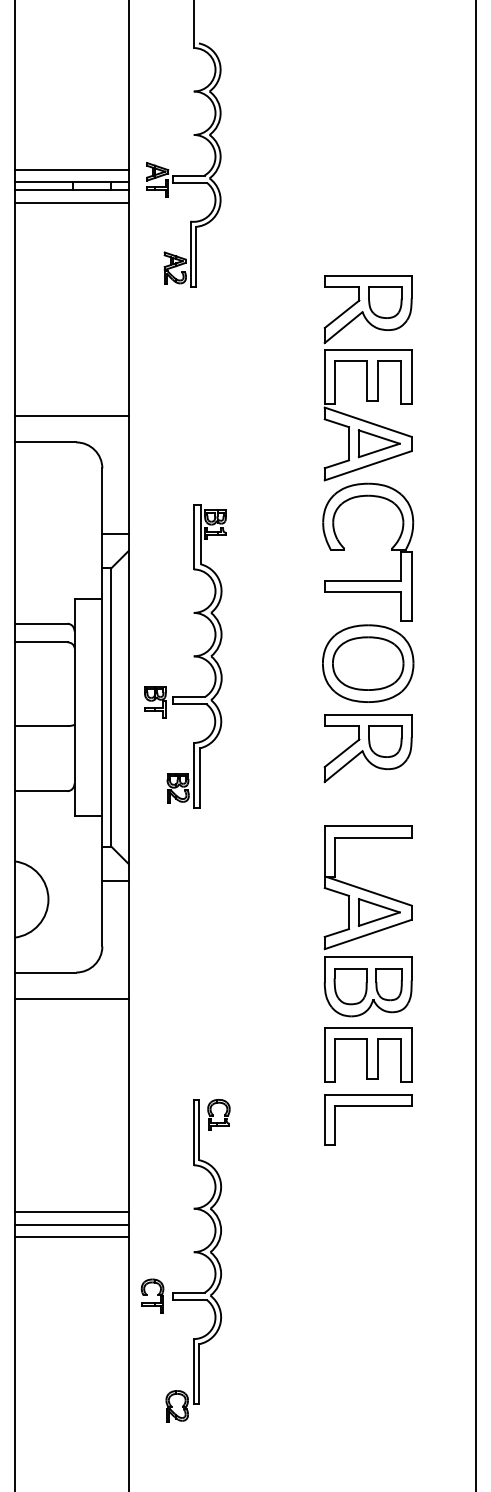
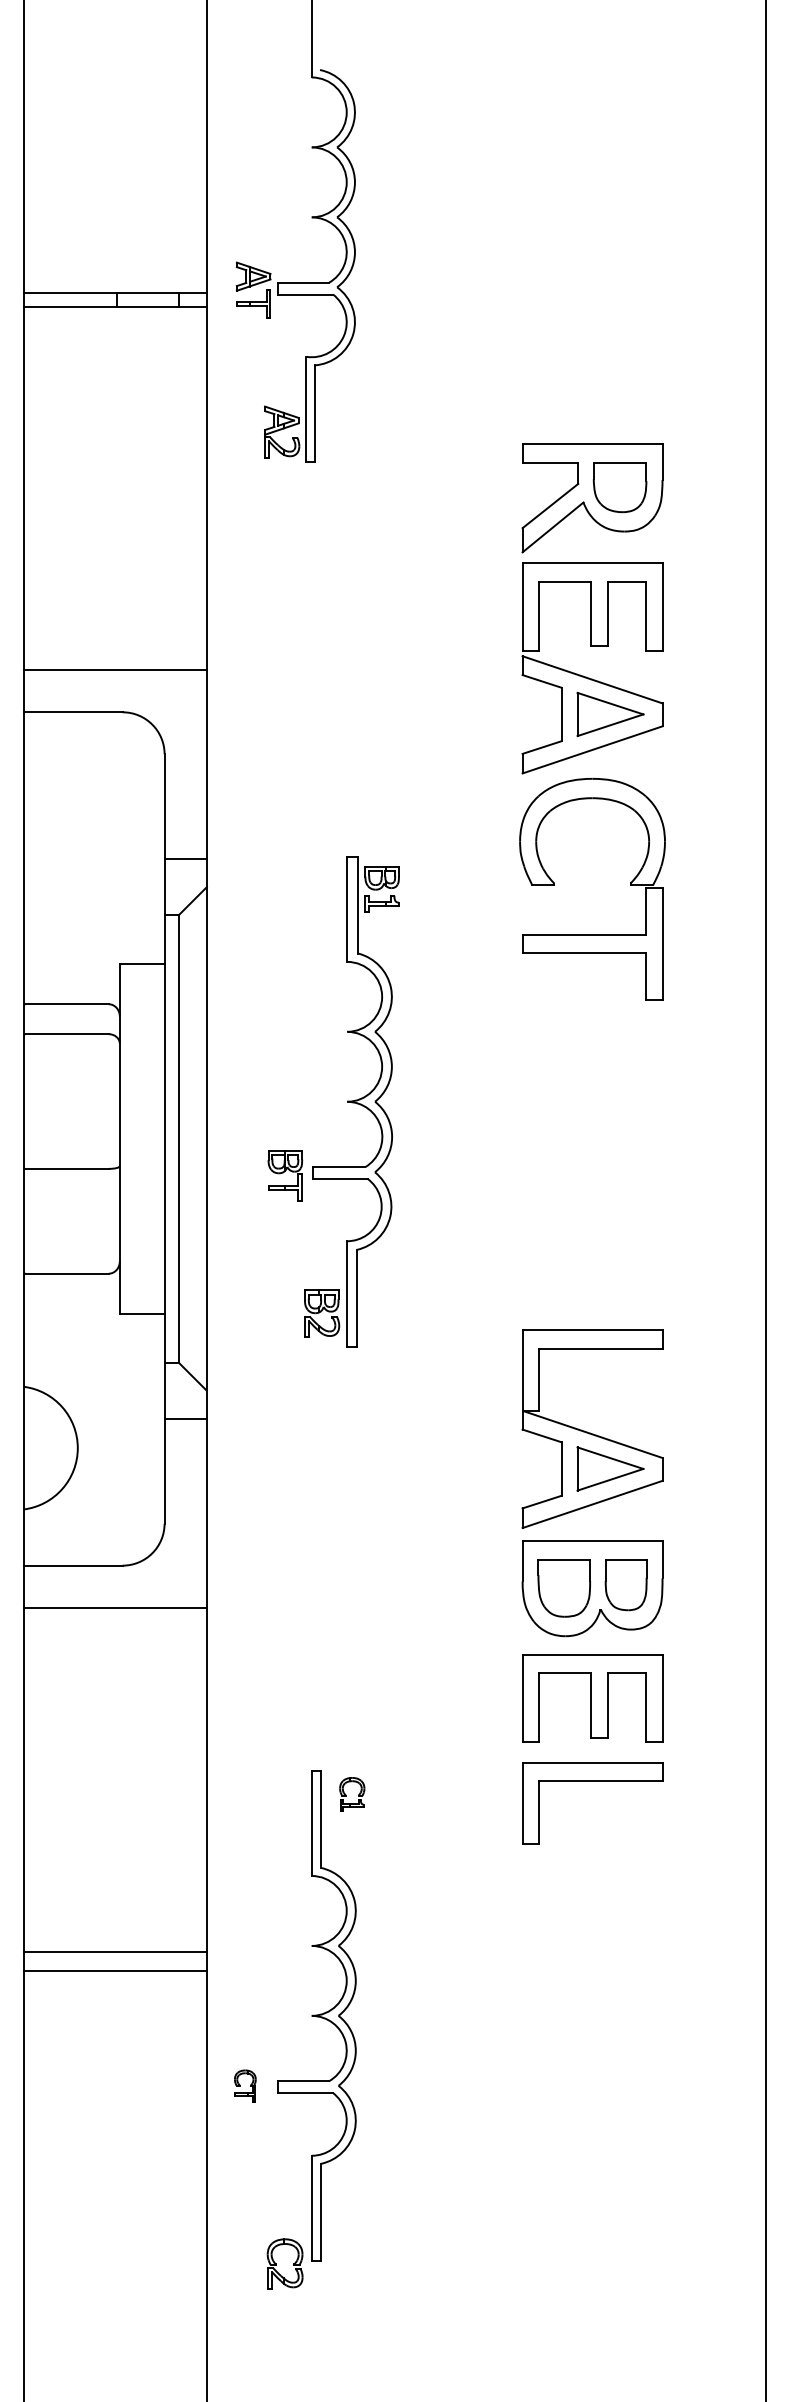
line: (71, 169) -> (114, 272), removed
line: (71, 202) -> (114, 326), removed
part: (193, 656) -> (346, 1101), moved
part: (368, 663) -> (593, 1068), removed
part: (367, 748) -> (591, 1205), removed
part: (218, 1114) -> (351, 1794), size x0.7
line: (71, 1236) -> (114, 1990), removed
part: (152, 1295) -> (245, 2085), size x0.6

